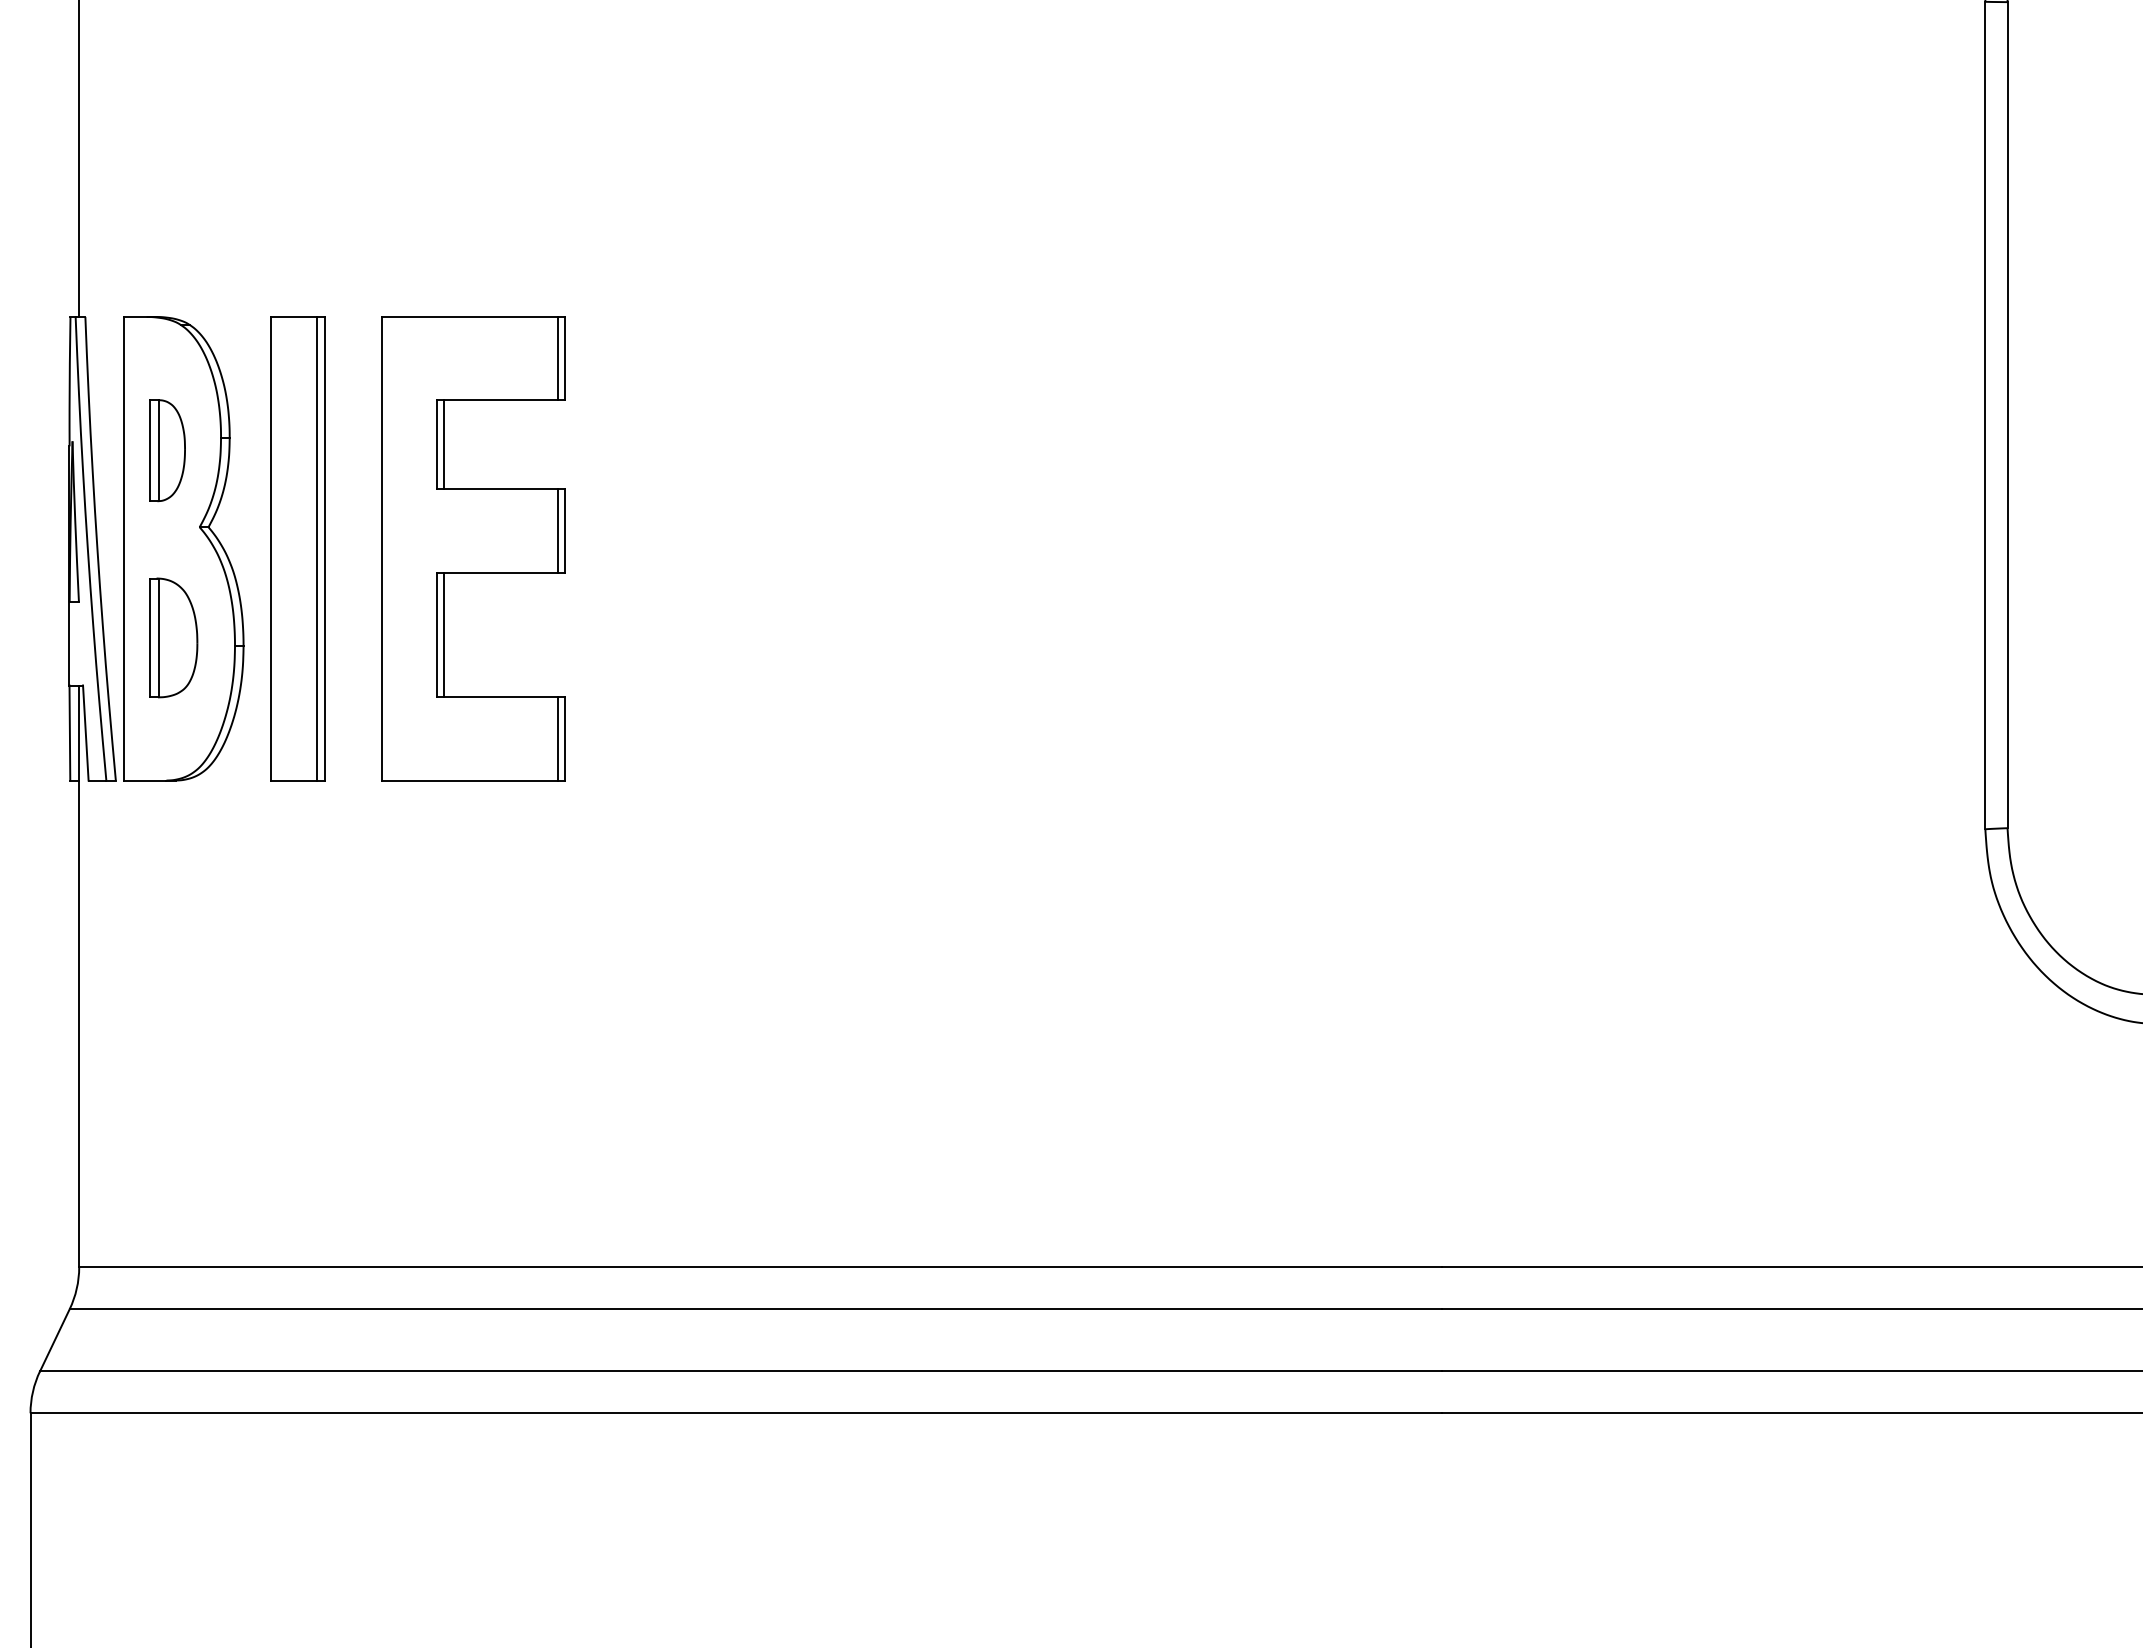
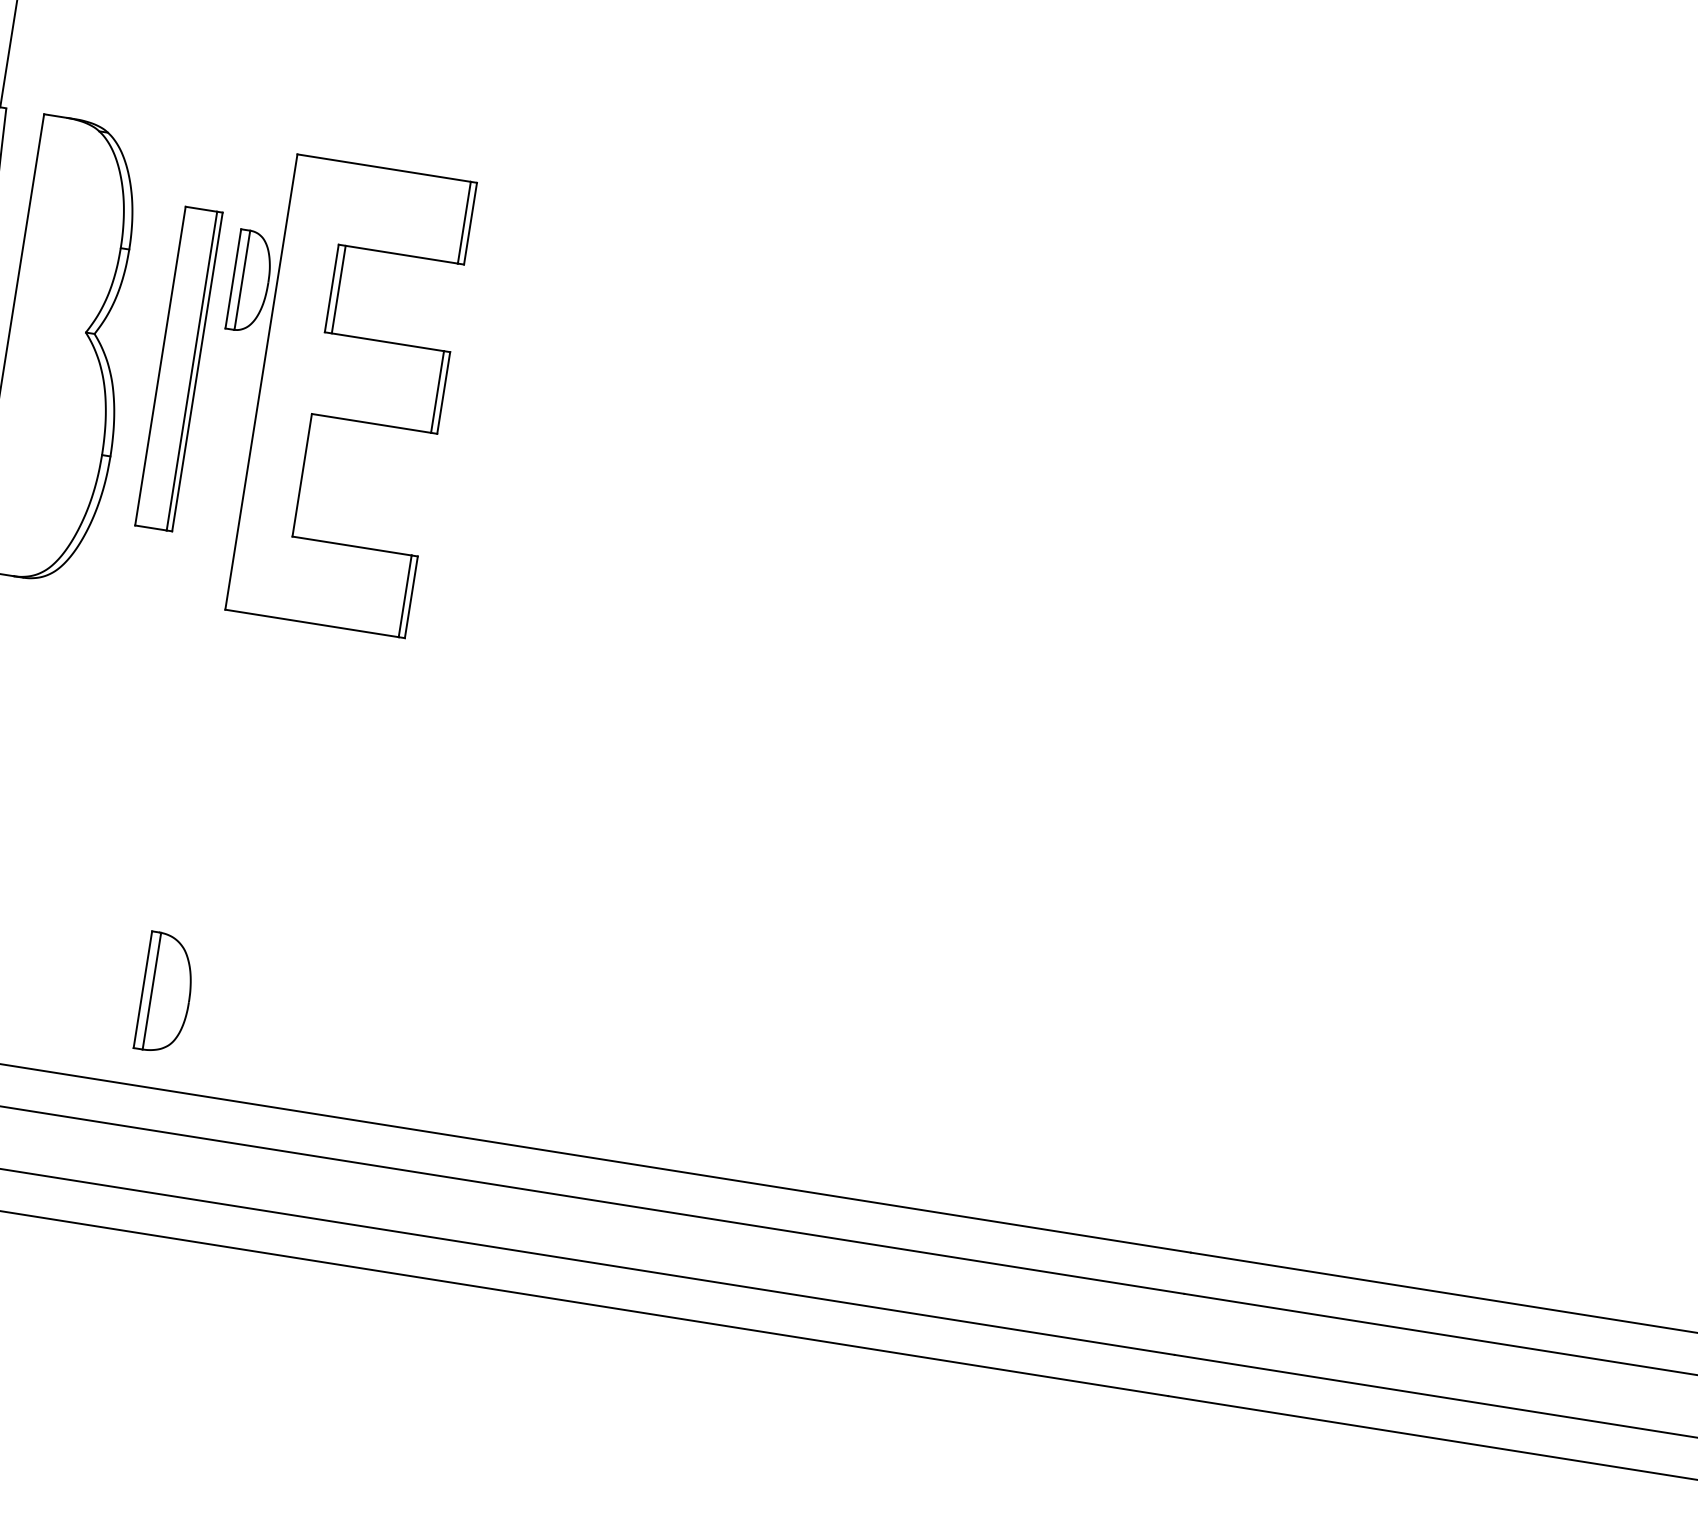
part: (167, 450) -> (250, 281), moved
part: (297, 548) -> (178, 368), size x0.7
line: (444, 634) -> (309, 476), removed
part: (173, 637) -> (166, 992), moved

